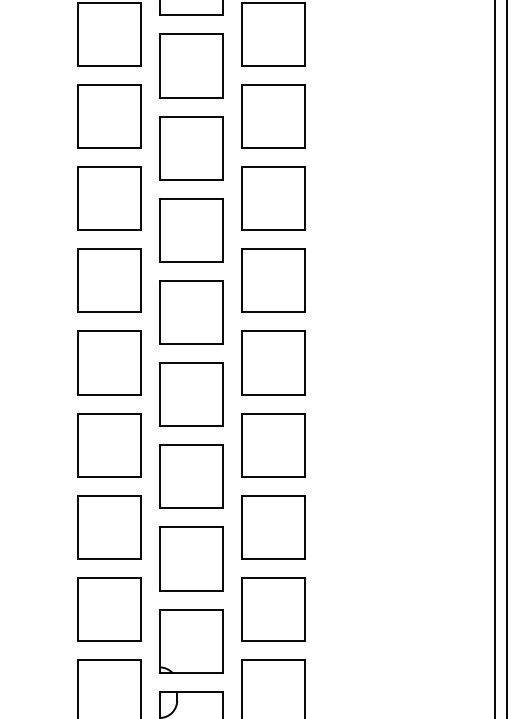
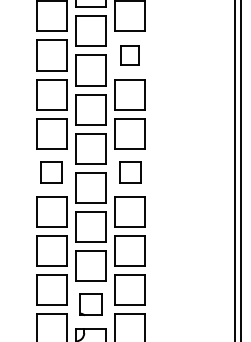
part: (272, 116) -> (129, 55), size x0.6
part: (108, 362) -> (51, 172), size x0.7
part: (272, 362) -> (129, 172), size x0.7
part: (190, 640) -> (90, 304), size x0.7

